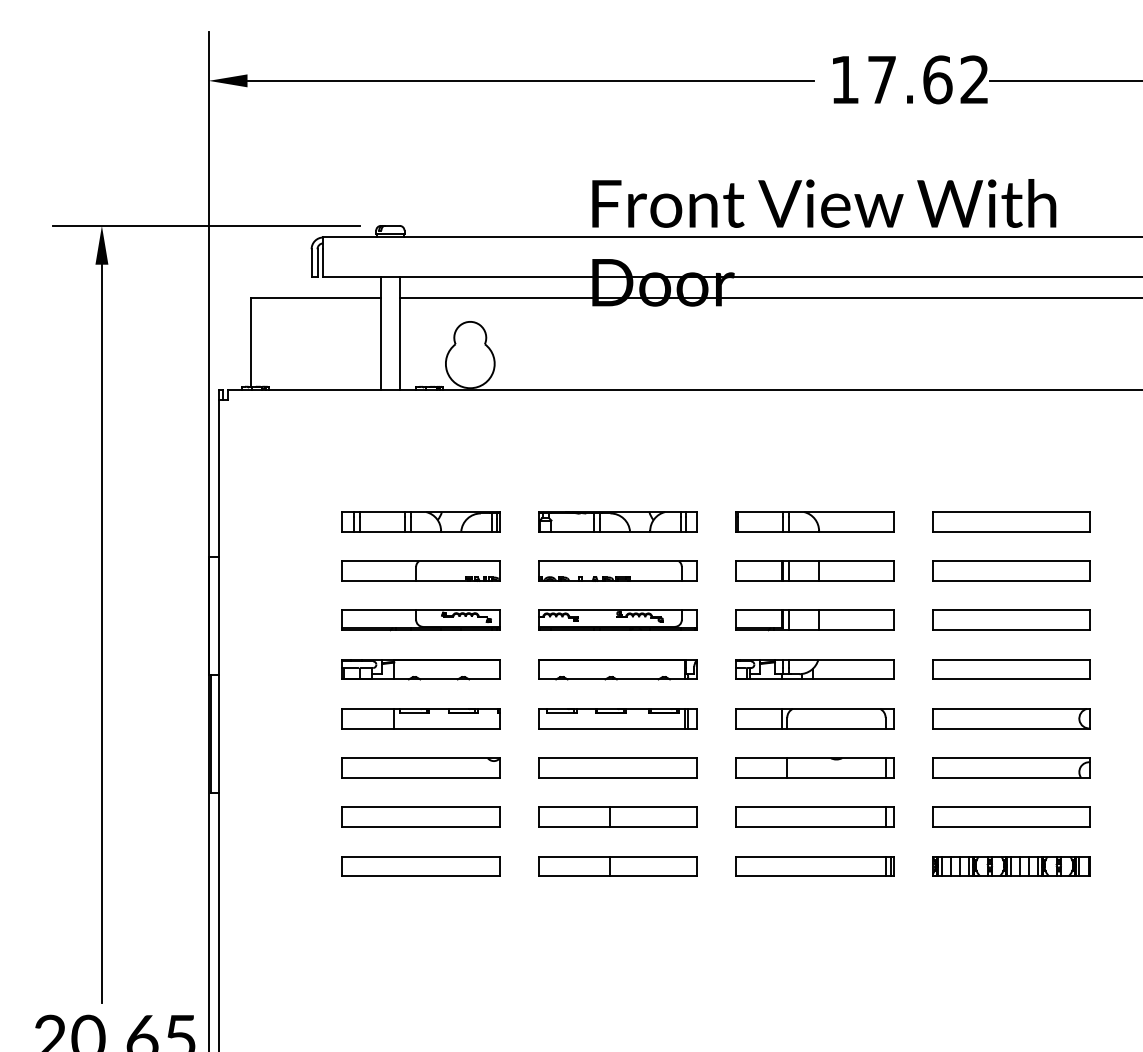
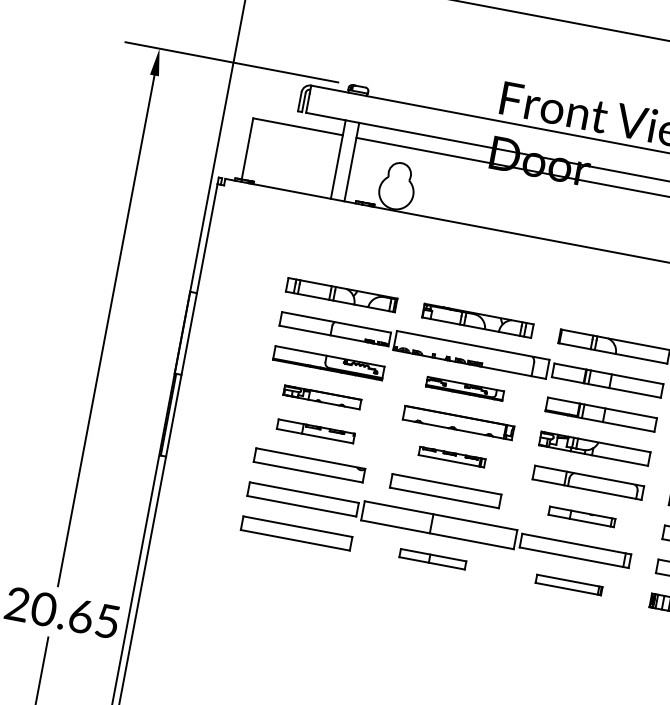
part: (617, 570) -> (471, 354), size x1.4
part: (617, 619) -> (464, 388), size x0.7
part: (420, 669) -> (322, 397), size x0.7
part: (420, 718) -> (315, 431), size x0.7
part: (617, 718) -> (451, 456), size x0.6
part: (814, 767) -> (581, 516), size x0.6
part: (617, 816) -> (439, 524), size x1.4
part: (617, 866) -> (432, 559), size x0.6
part: (814, 866) -> (568, 585), size x0.6

